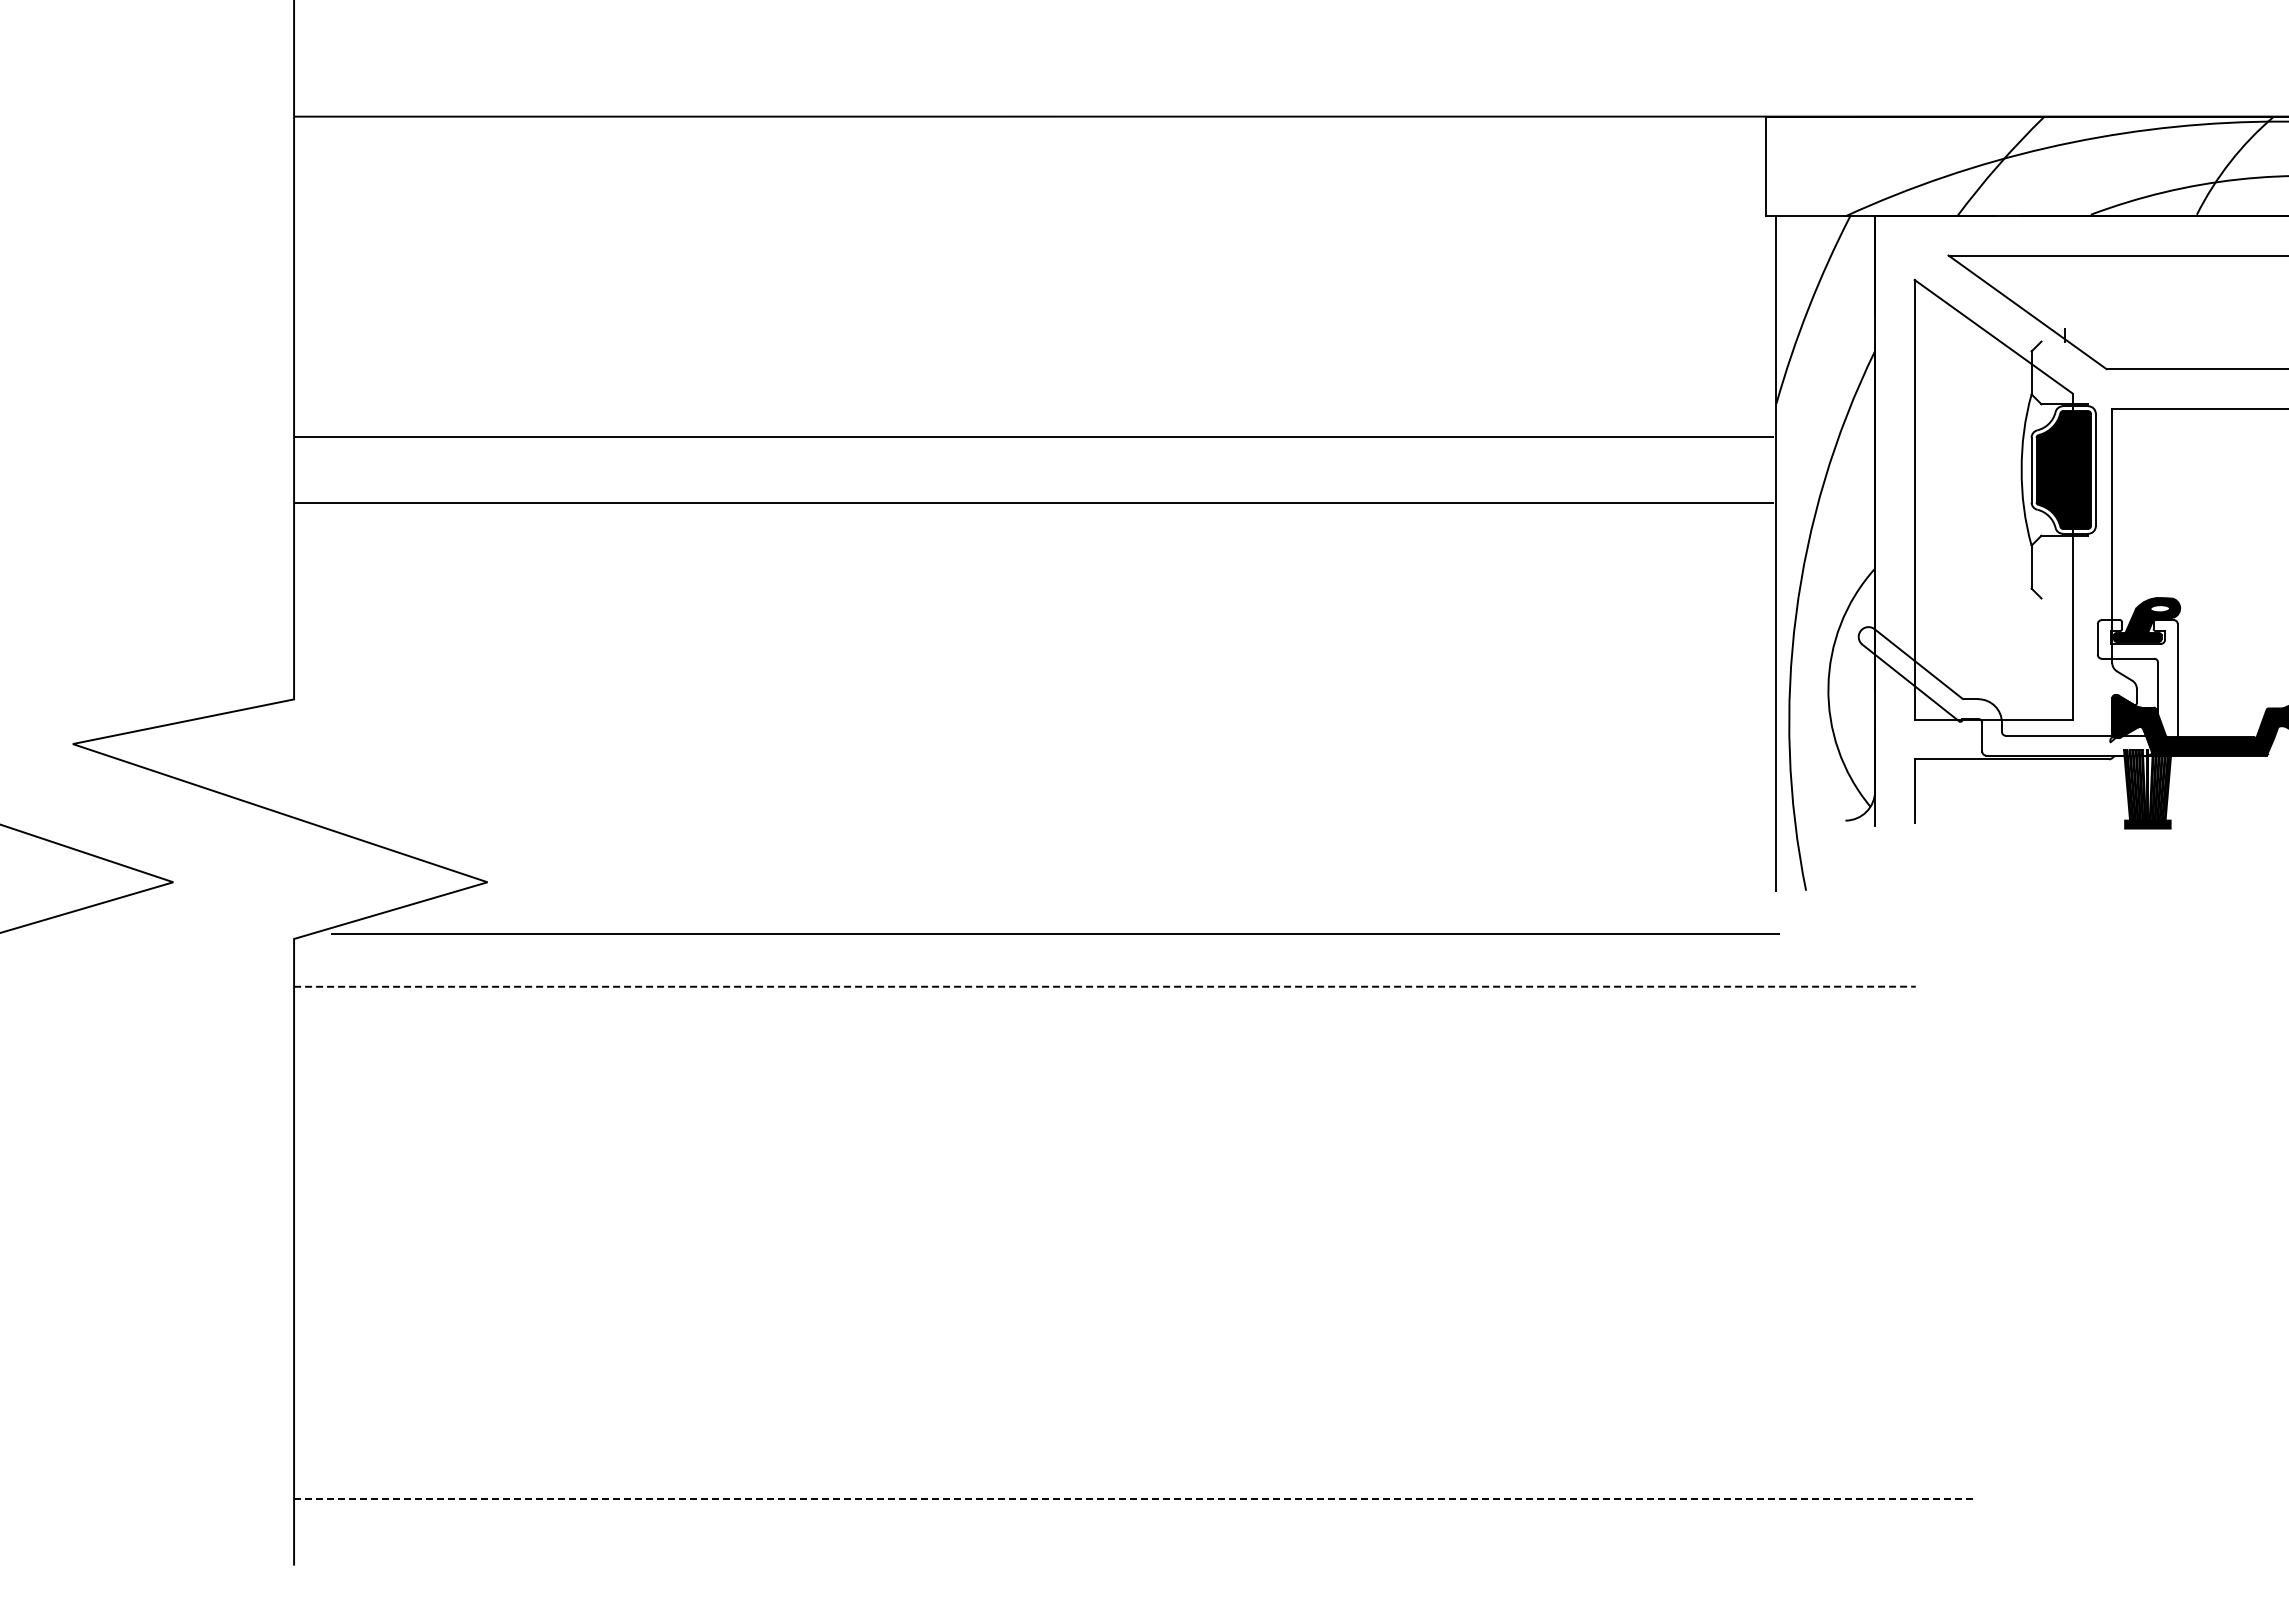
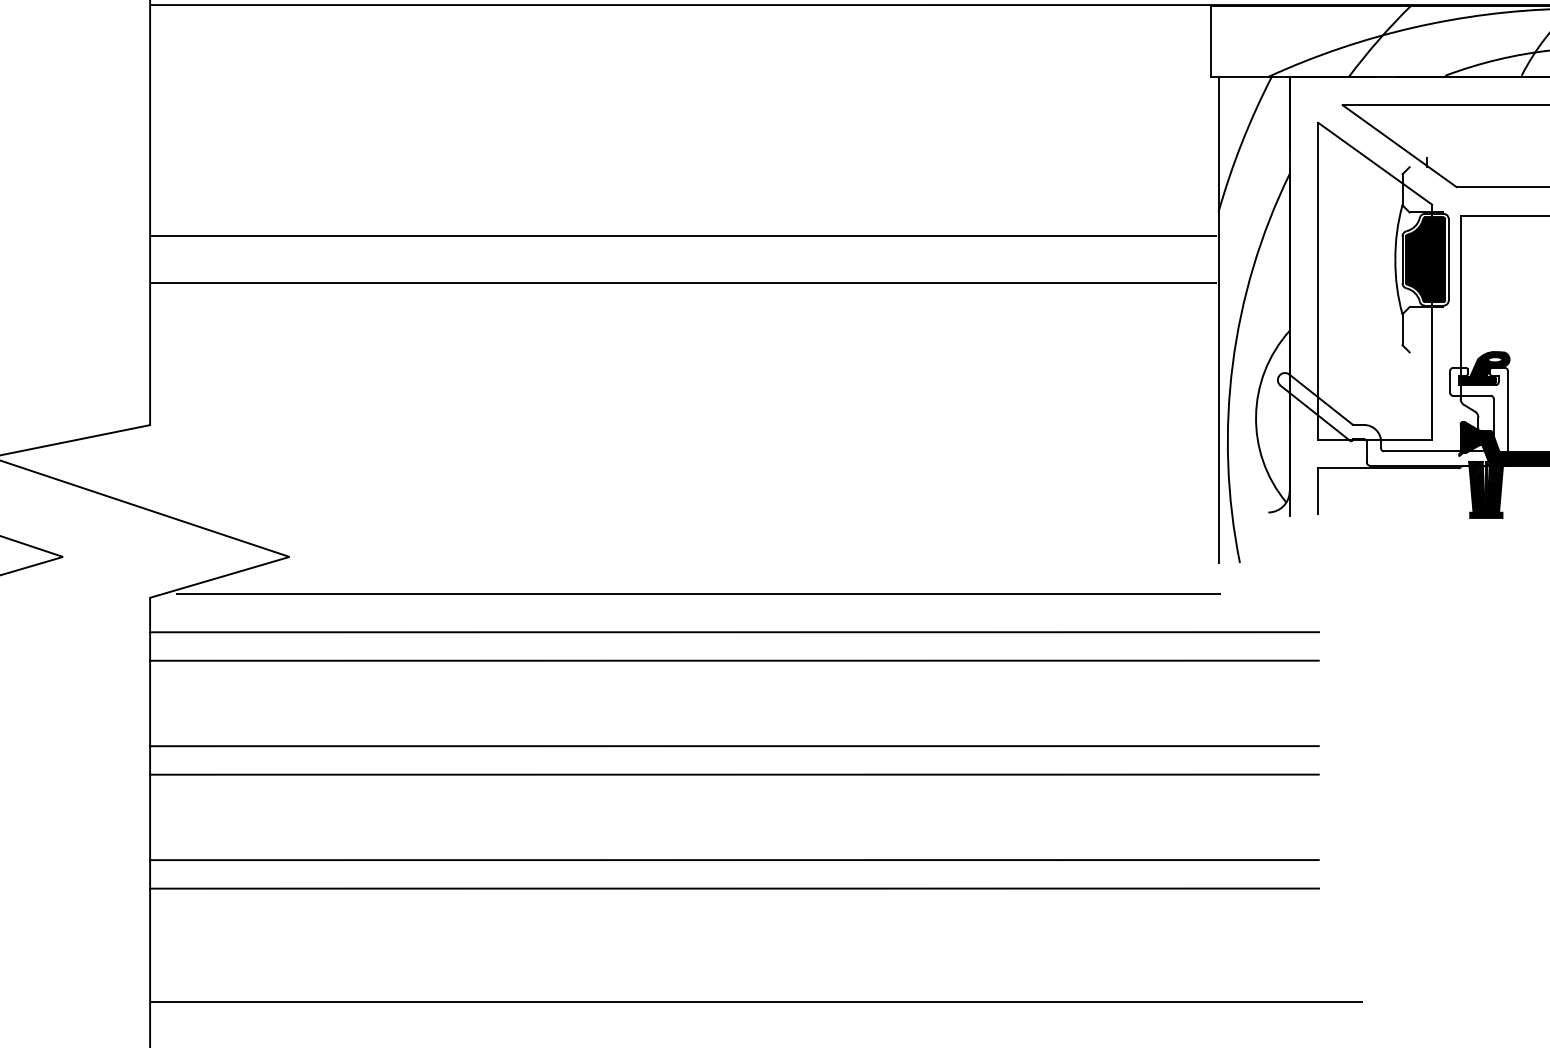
line: (1104, 986) -> (734, 632), dashed -> solid
line: (1104, 1026) -> (734, 660), added
line: (1104, 1144) -> (734, 745), added
line: (1104, 1184) -> (734, 774), added
line: (1104, 1302) -> (734, 859), added
line: (1104, 1342) -> (734, 888), added
line: (1136, 1499) -> (757, 1001), dashed -> solid

